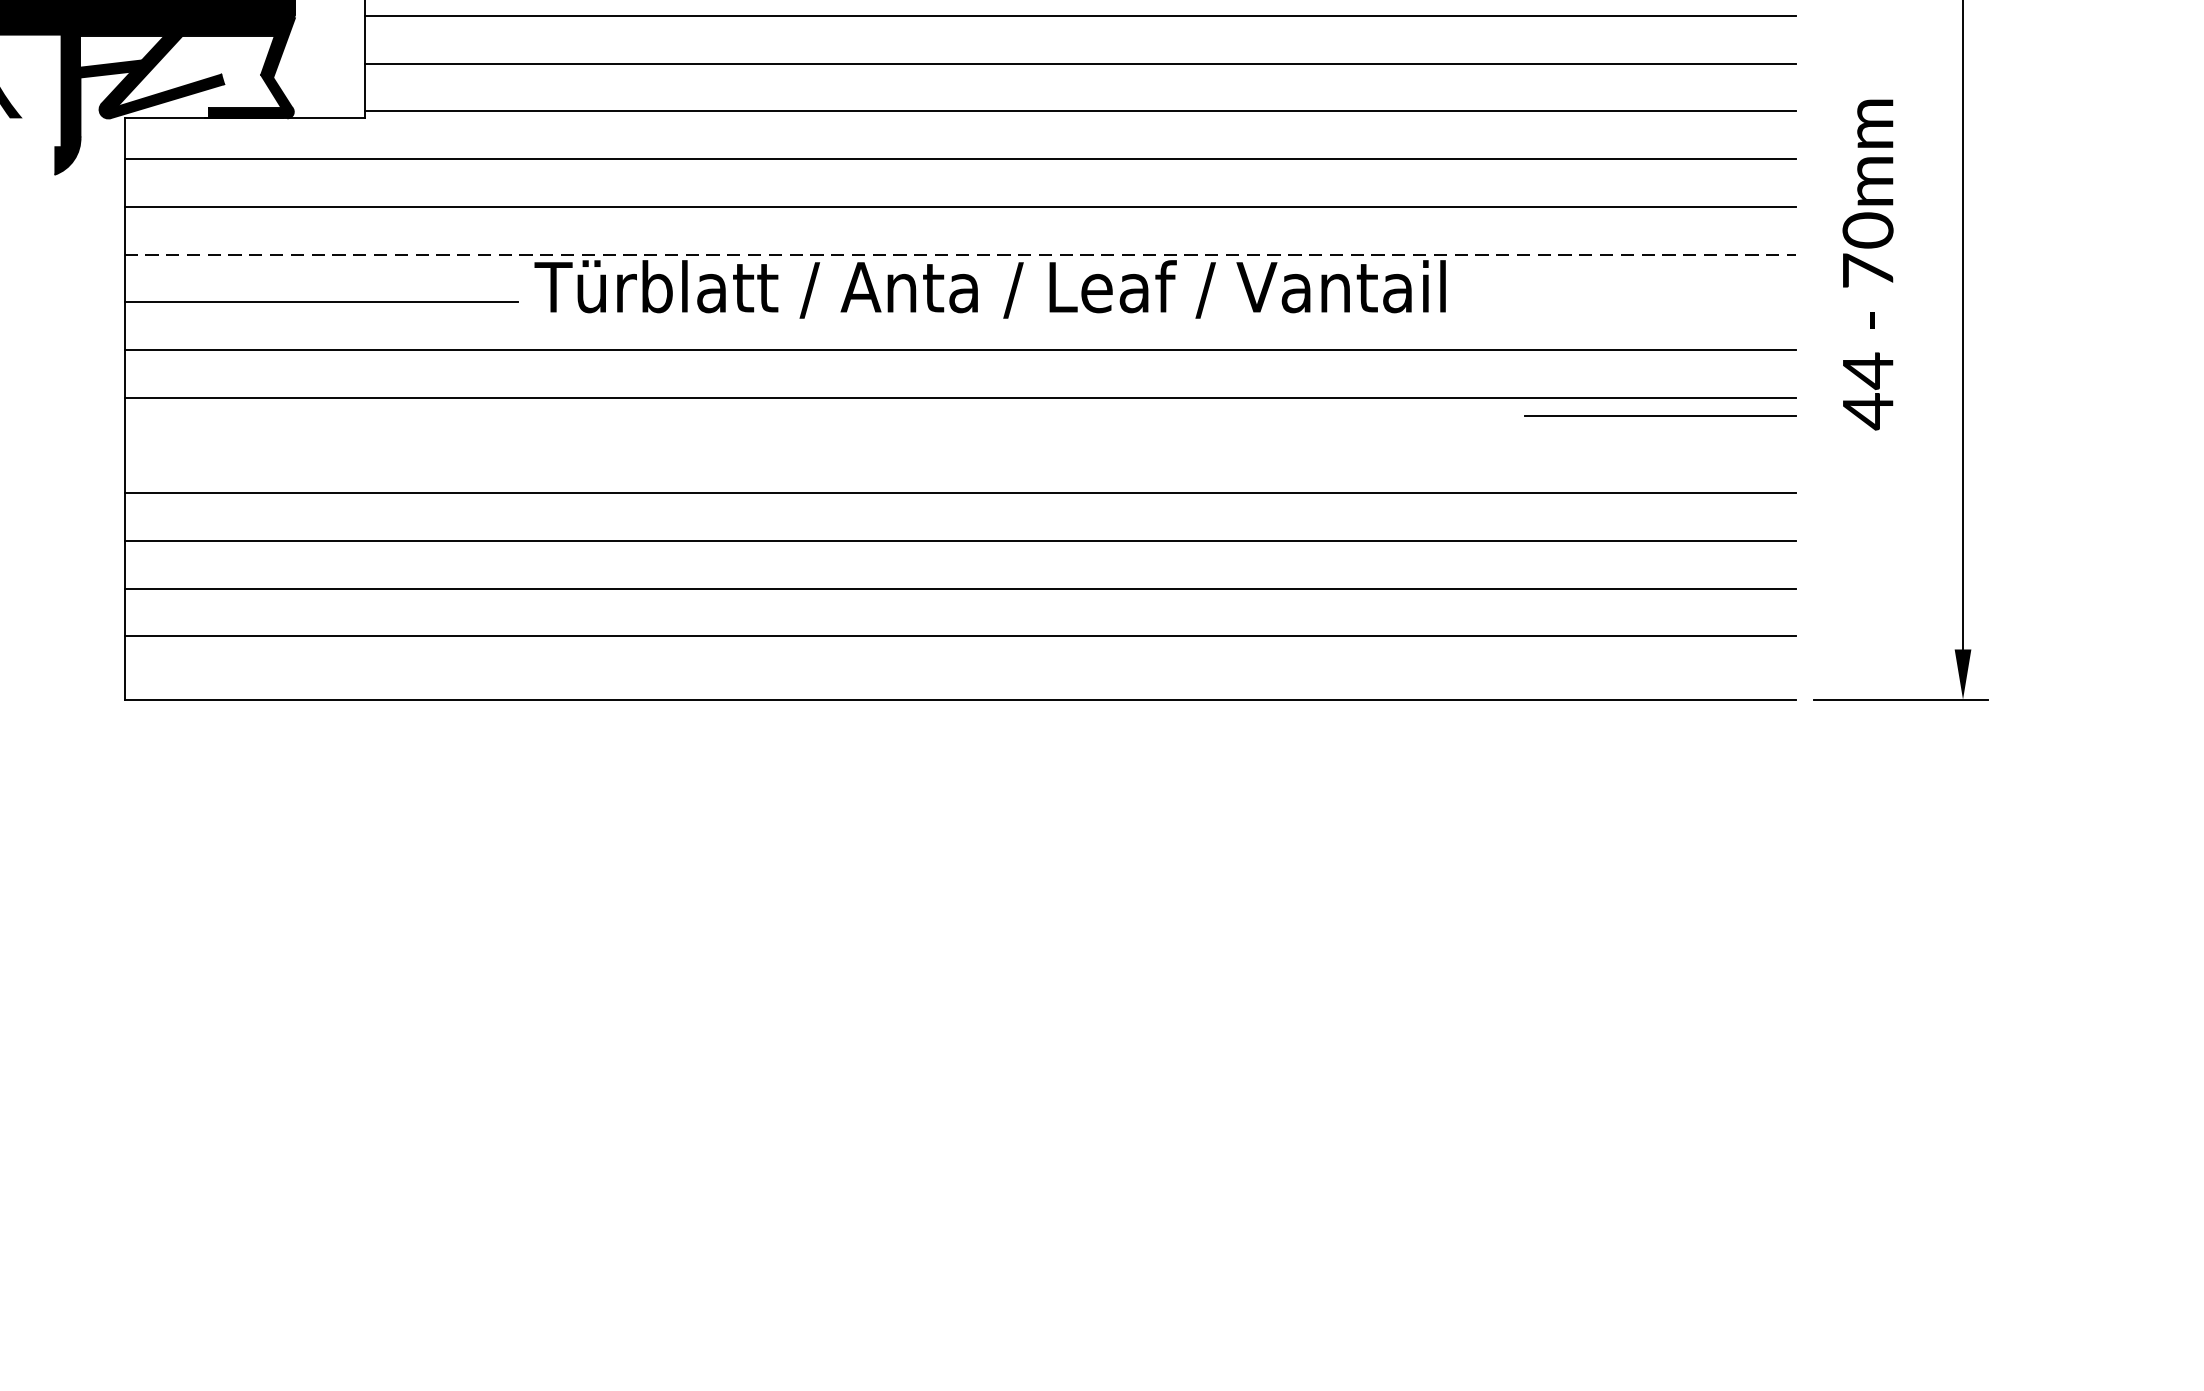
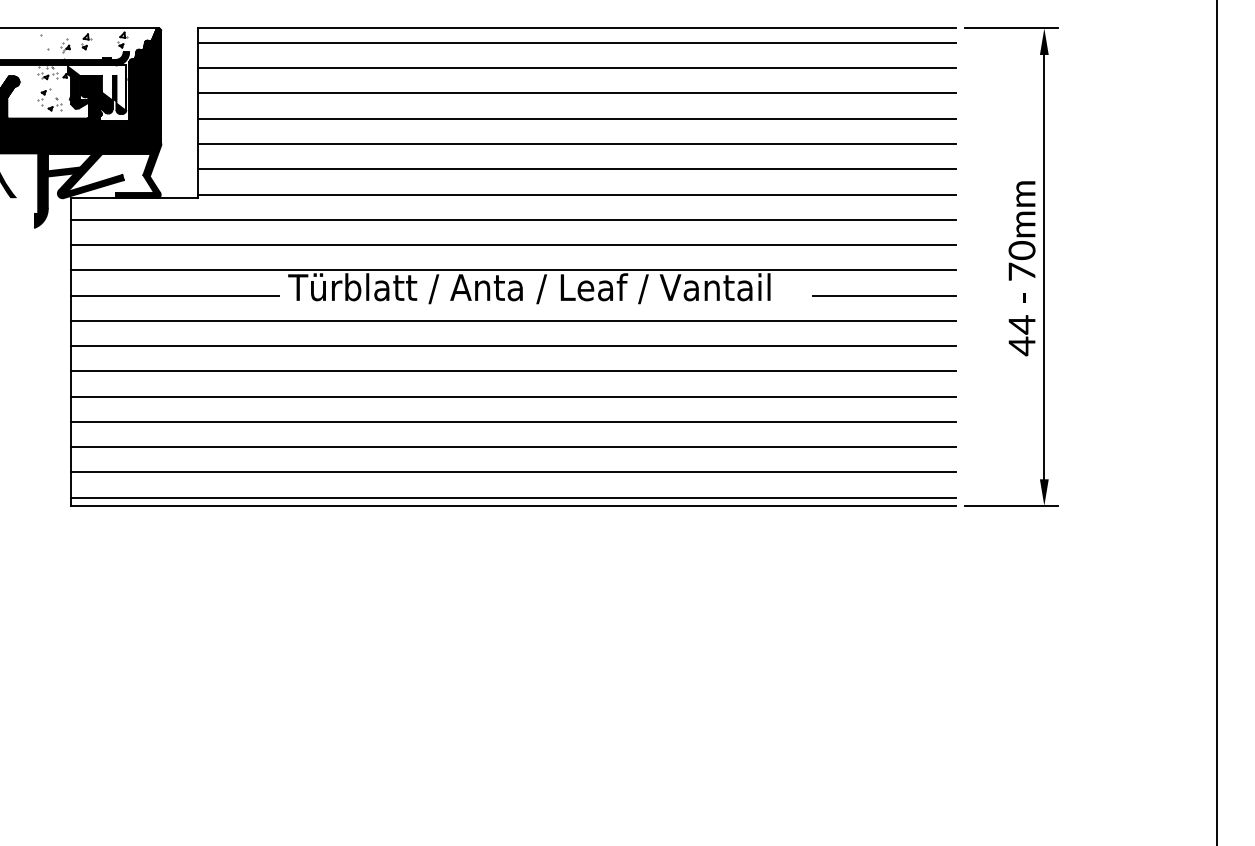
line: (962, 255) -> (514, 270), dashed -> solid
text: (1867, 264) -> (1021, 268), moved
line: (1661, 415) -> (884, 295), moved
line: (960, 445) -> (513, 371), added
line: (960, 683) -> (513, 497), added

